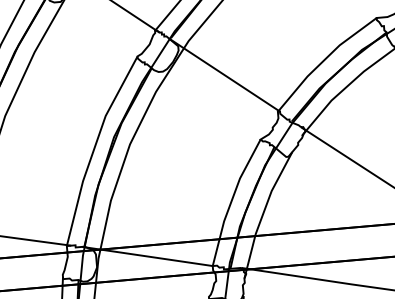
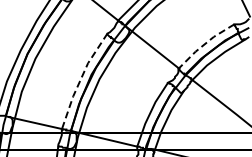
line: (323, 61) -> (204, 44), solid -> dashed
line: (94, 150) -> (80, 80), solid -> dashed

